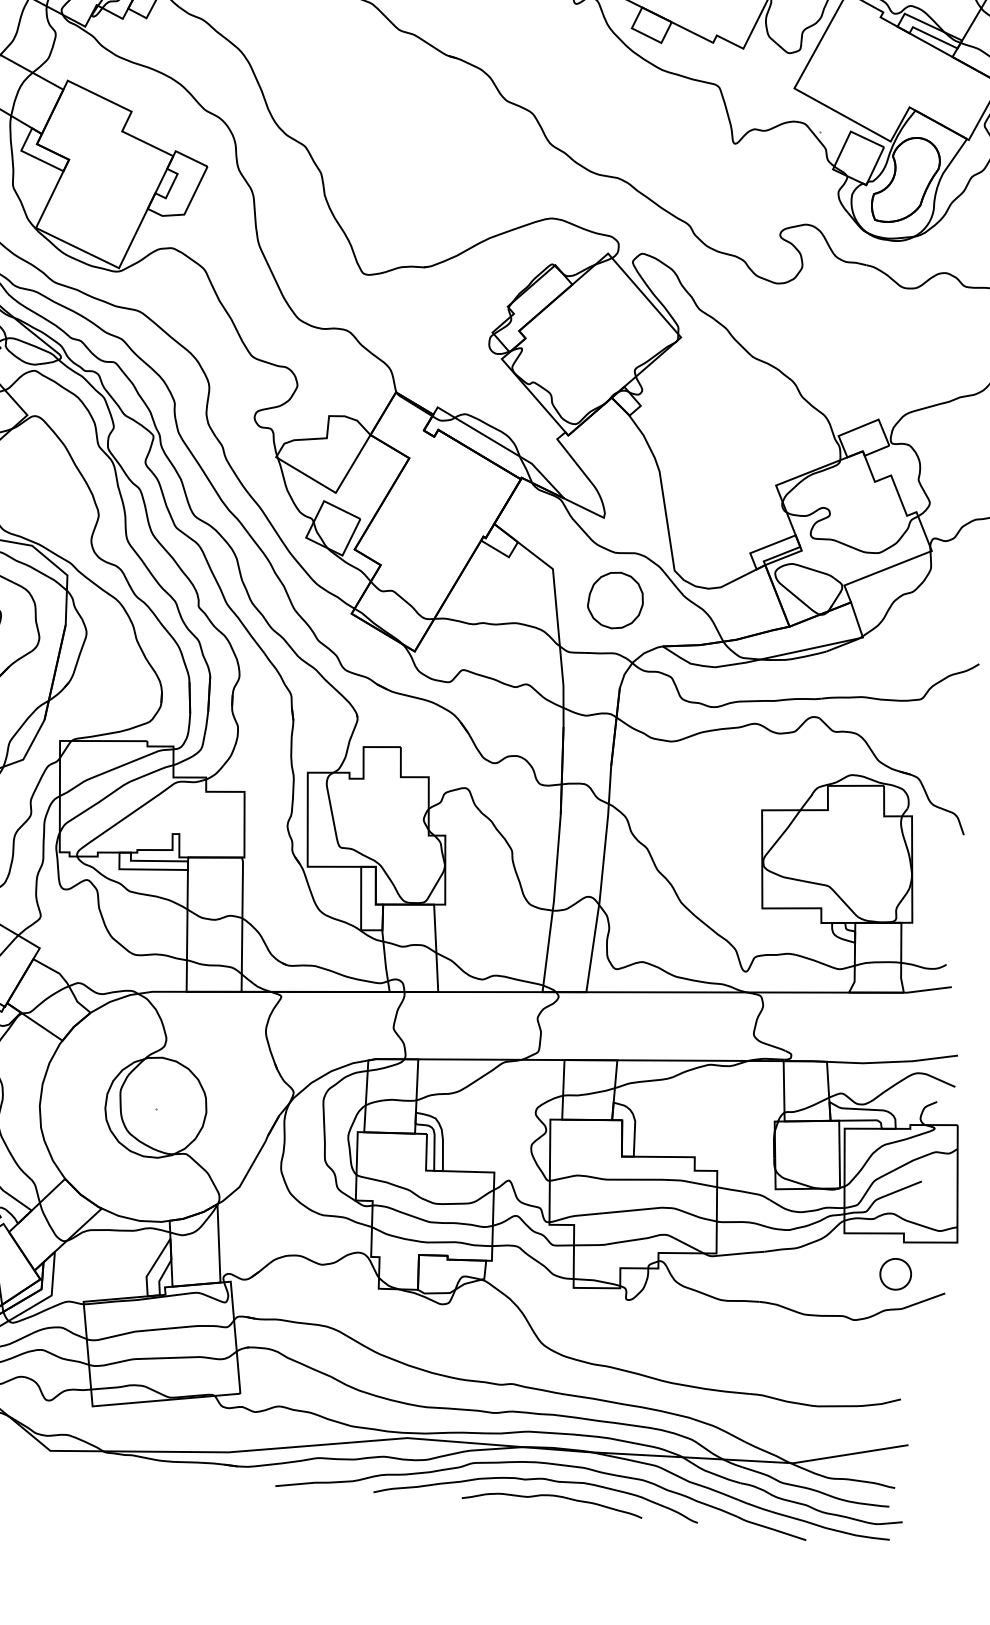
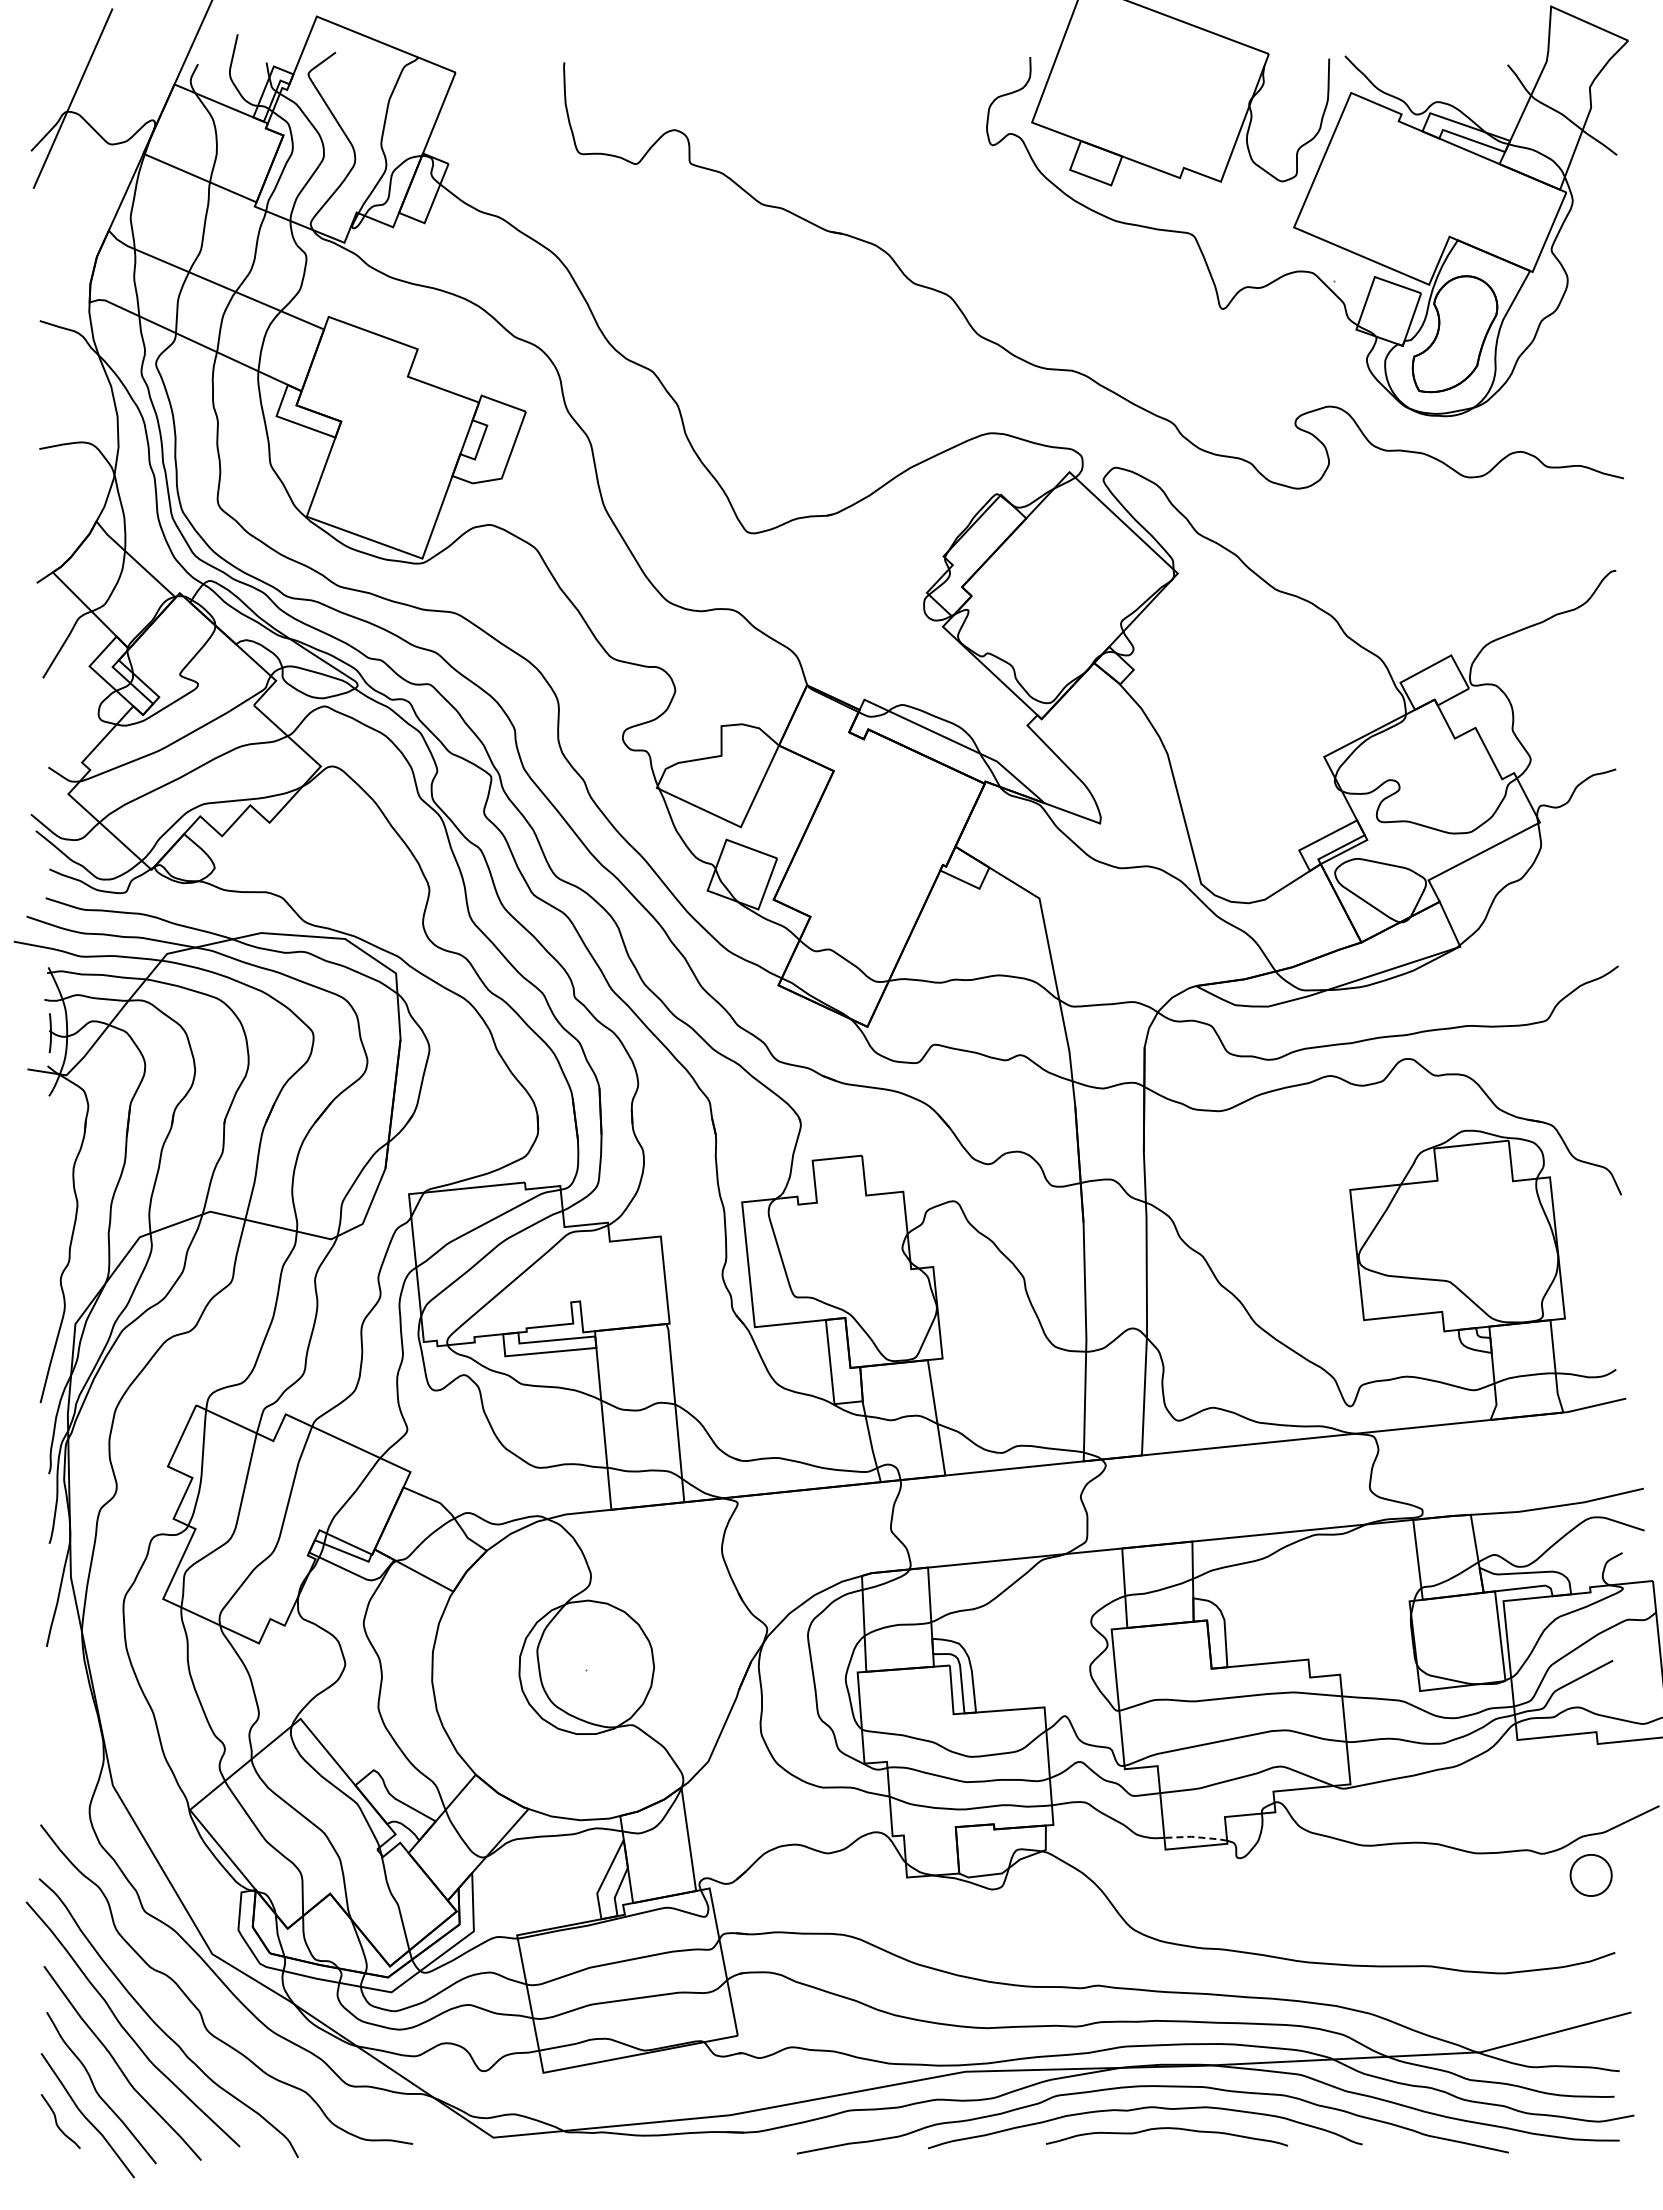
part: (615, 600) -> (1127, 931), removed
part: (895, 1274) -> (1590, 1875), moved
line: (596, 1281) -> (1195, 1837), solid -> dashed

